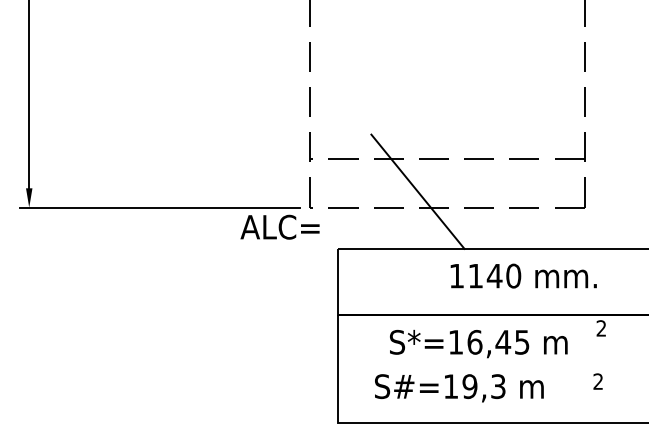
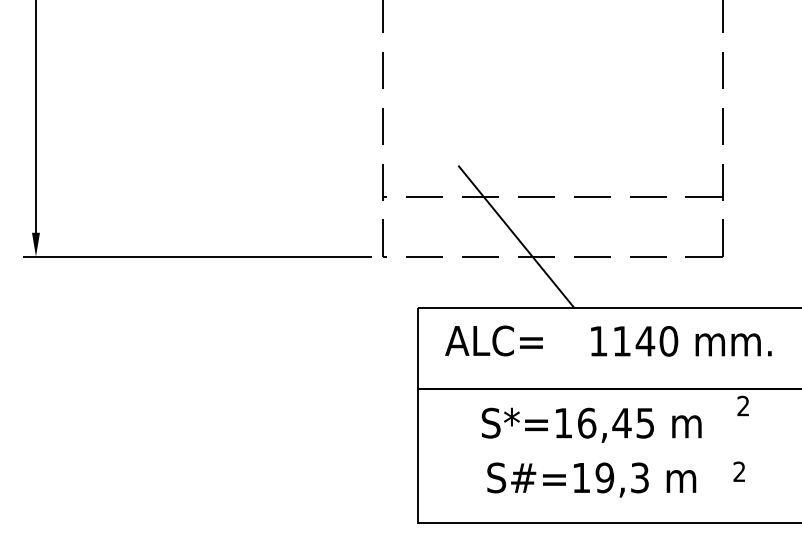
text: (279, 226) -> (493, 340), moved
text: (523, 276) -> (681, 341), moved
text: (459, 387) -> (591, 479), moved

